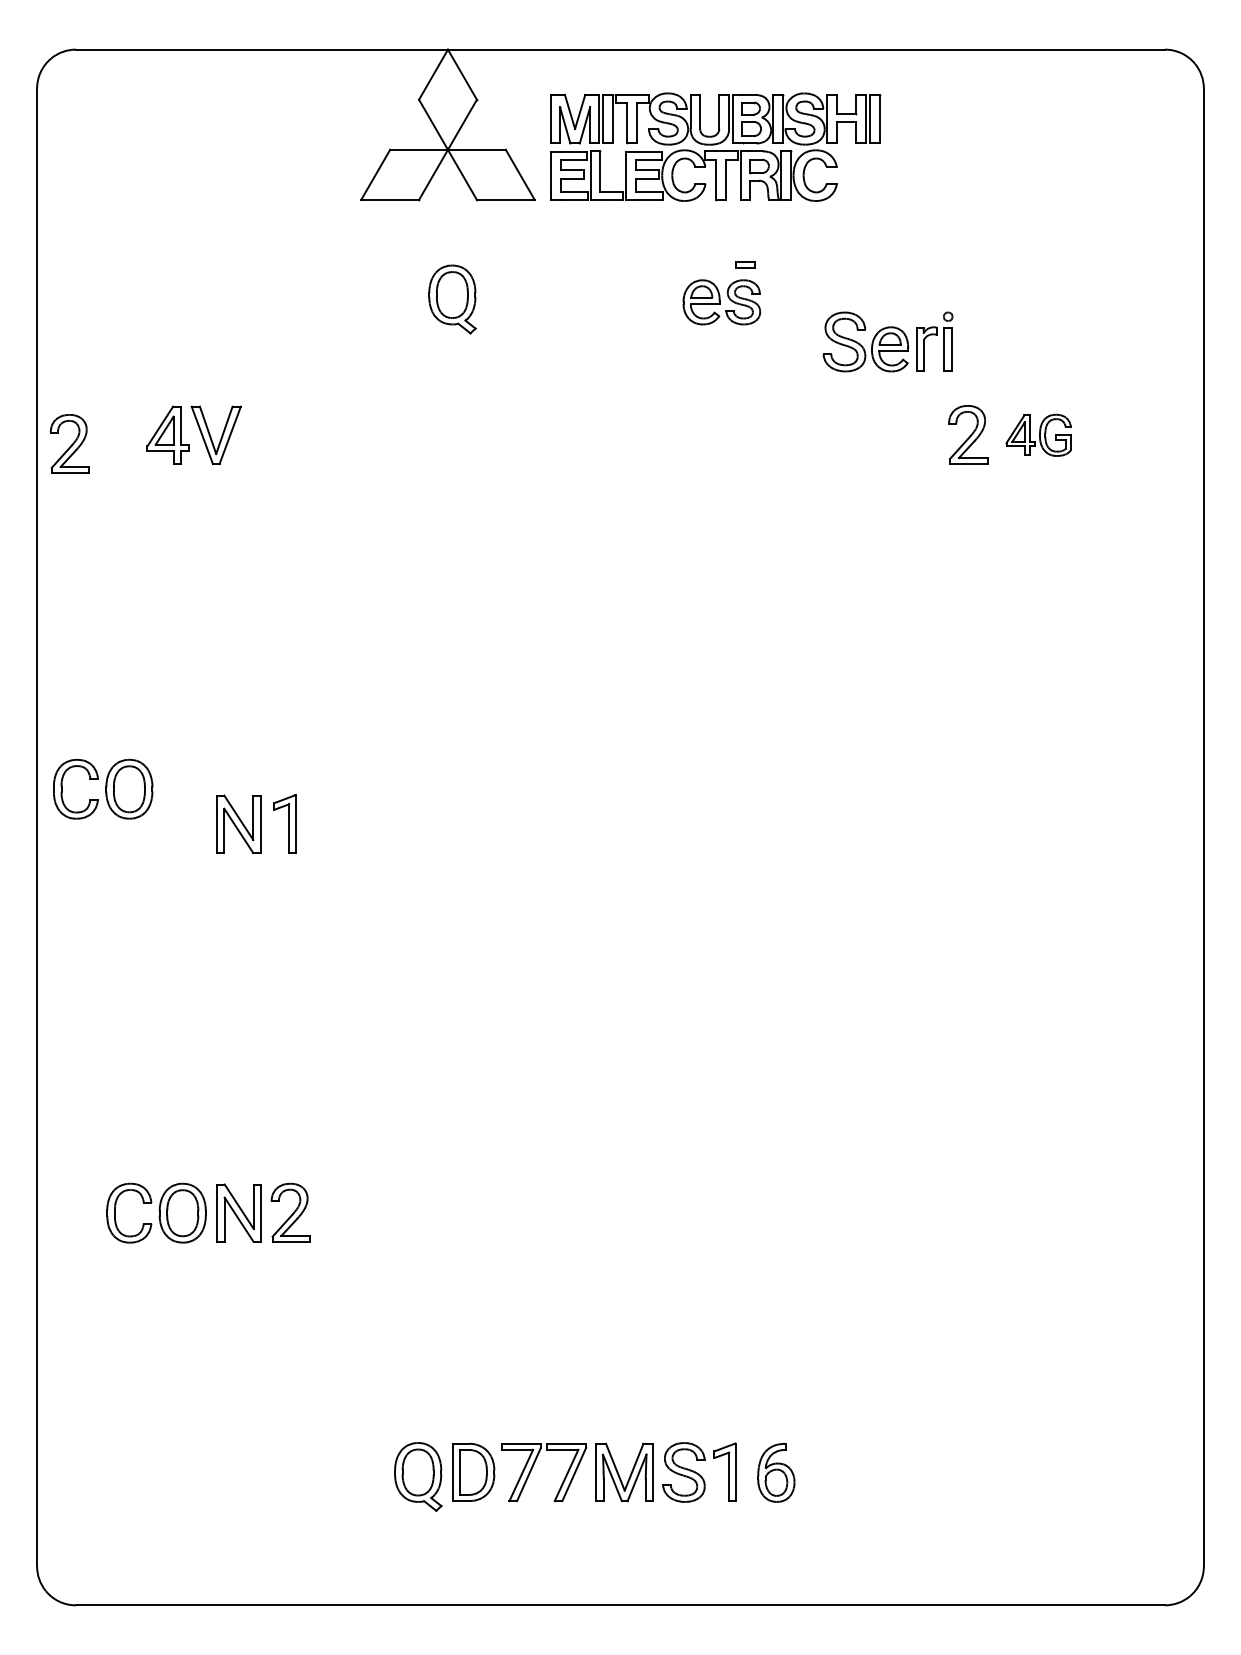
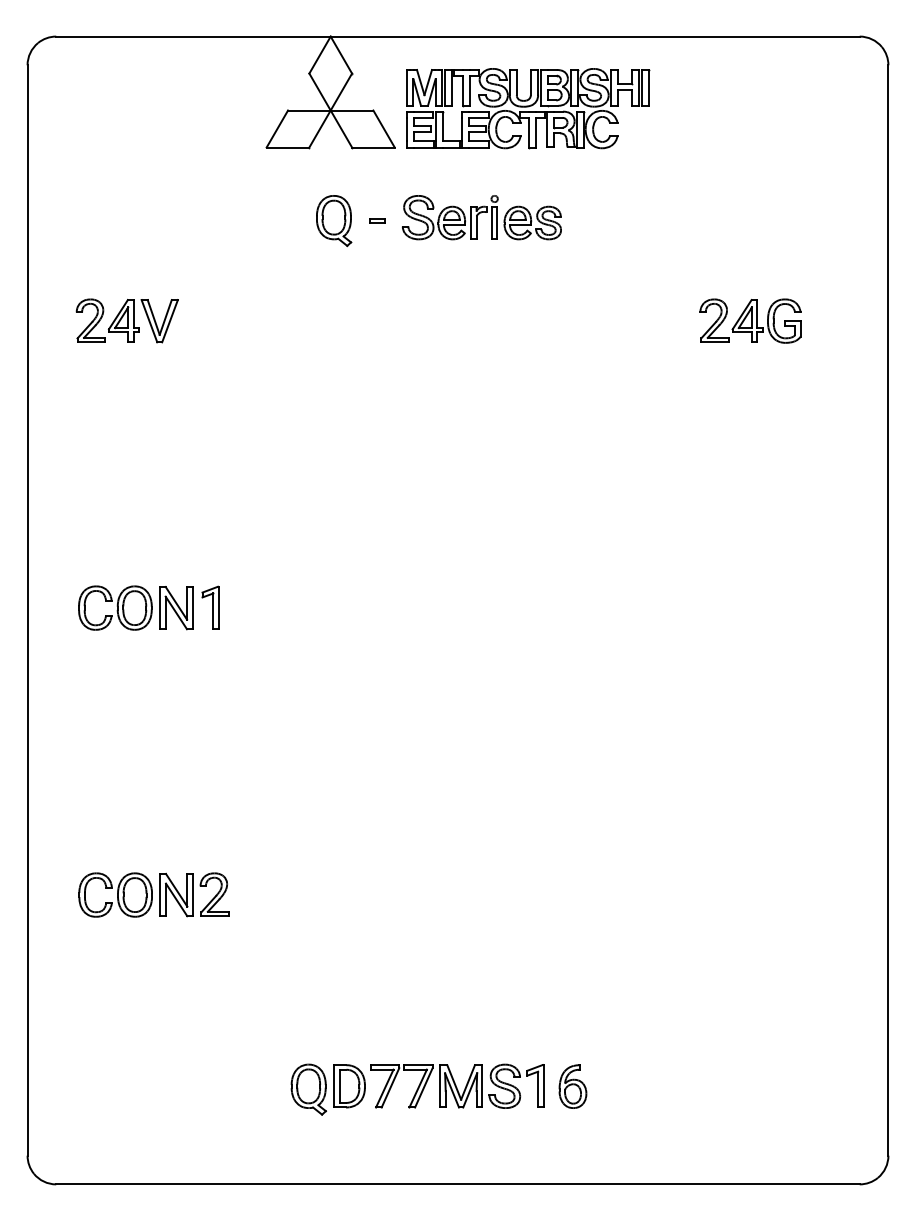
part: (745, 264) -> (377, 220), moved
part: (887, 341) -> (449, 217), moved
part: (1038, 435) -> (766, 321), size x1.43
part: (69, 443) -> (90, 320), moved
part: (103, 788) -> (115, 607), moved

